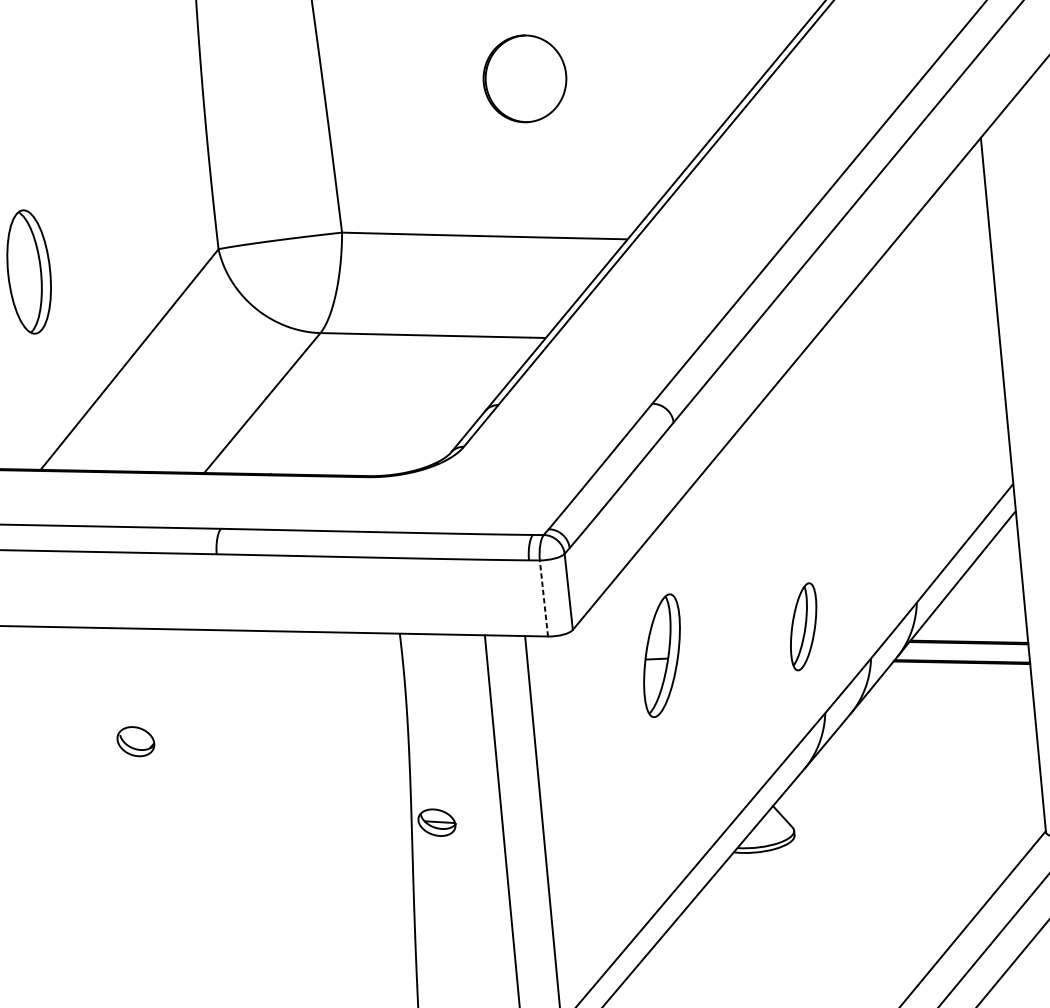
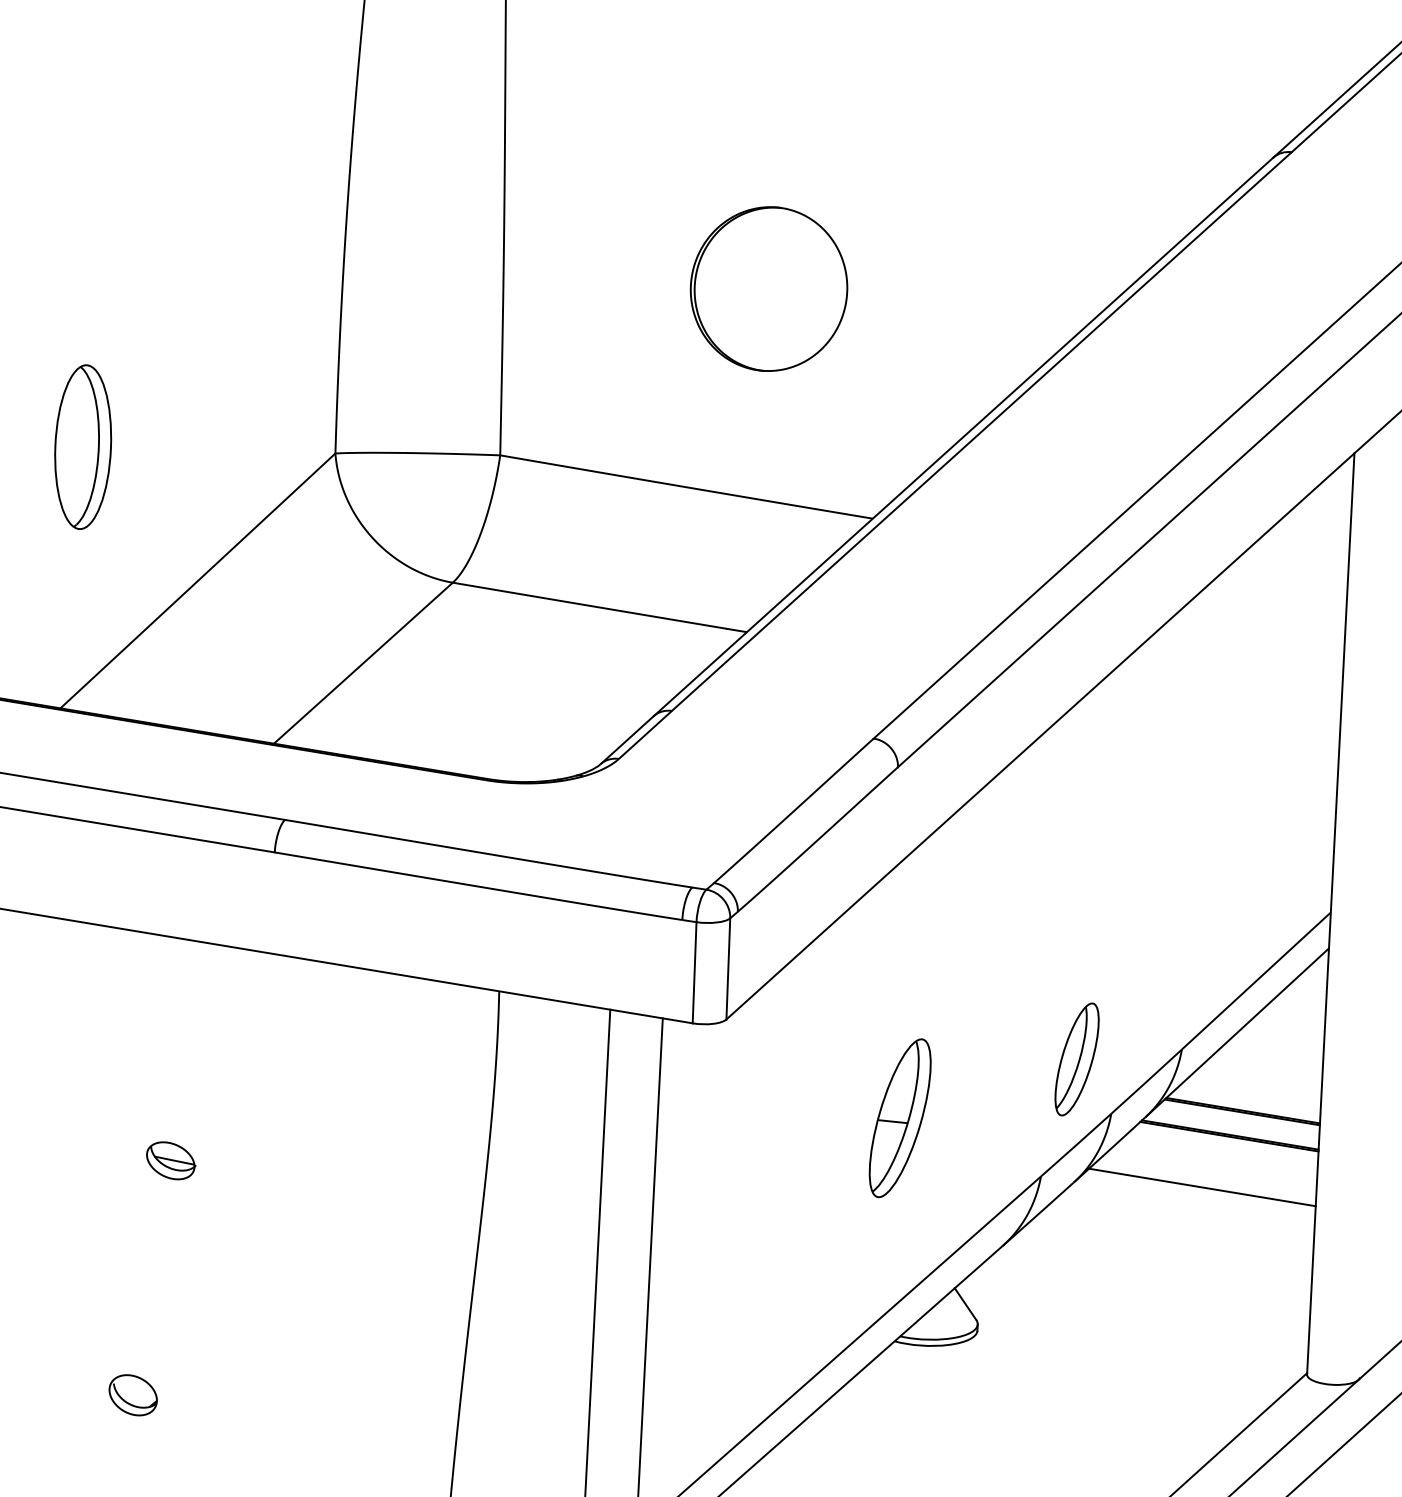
part: (524, 78) -> (768, 288), size x1.43
line: (543, 598) -> (694, 972), dashed -> solid
part: (803, 626) -> (1076, 1059), moved
part: (661, 655) -> (899, 1118), moved
line: (947, 703) -> (1202, 1187), added
part: (135, 741) -> (132, 1395), moved
part: (437, 822) -> (171, 1160), moved

